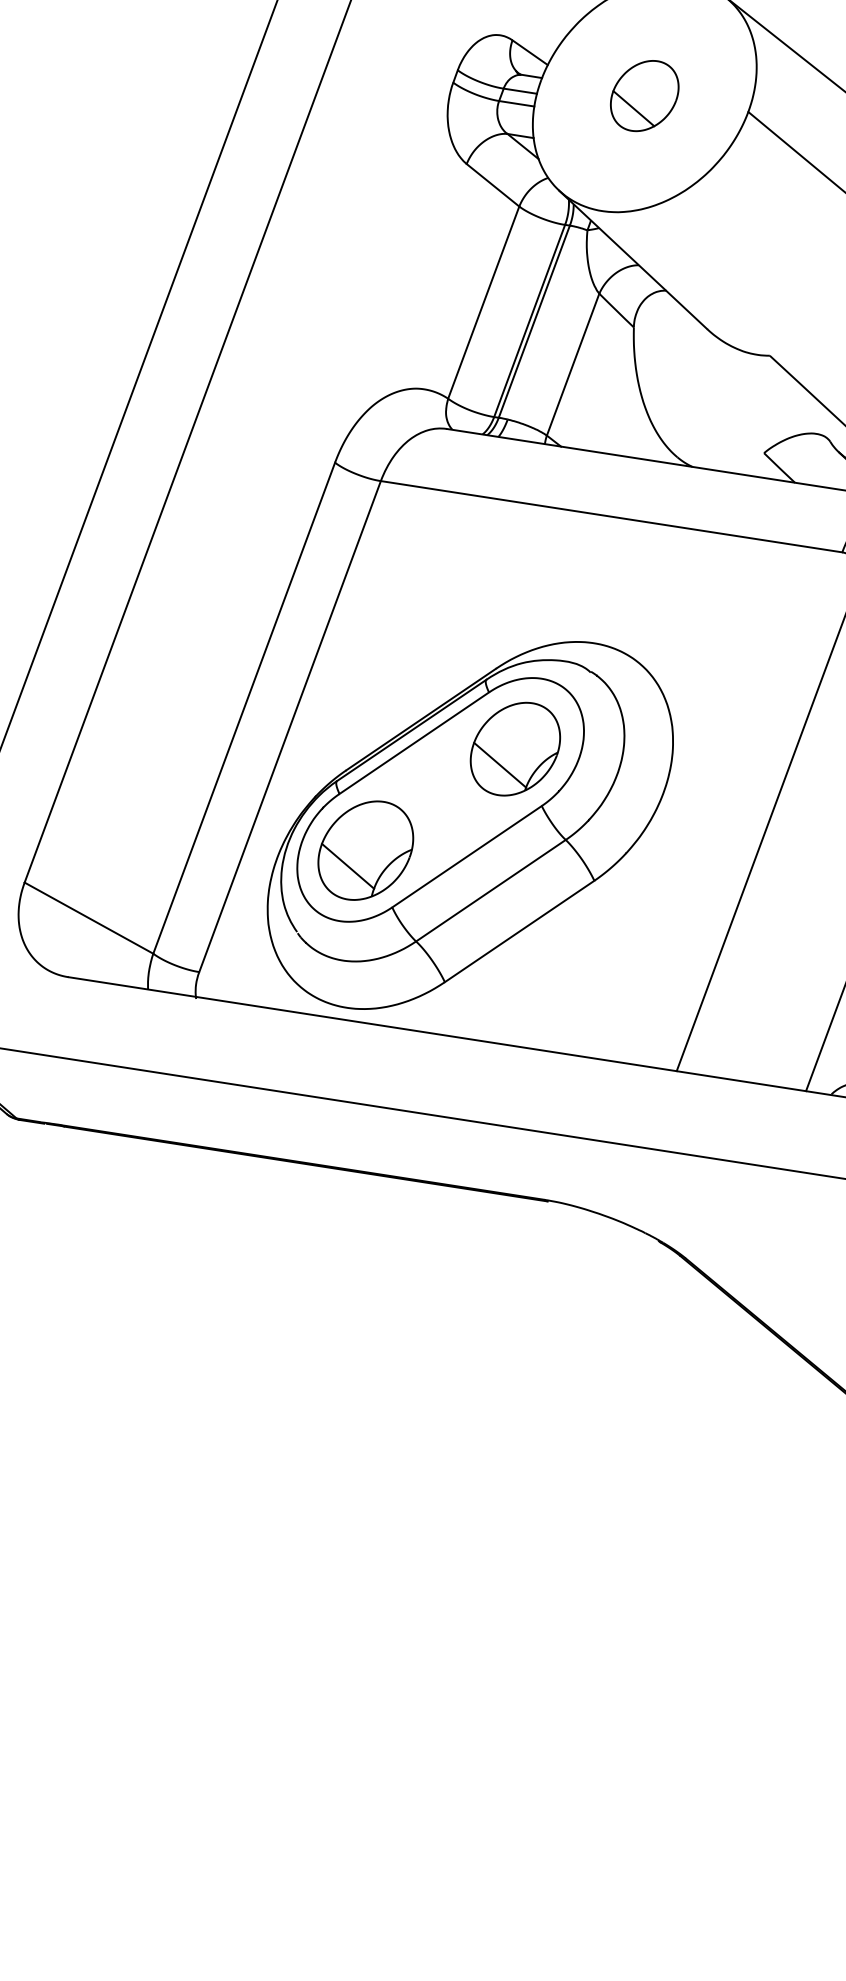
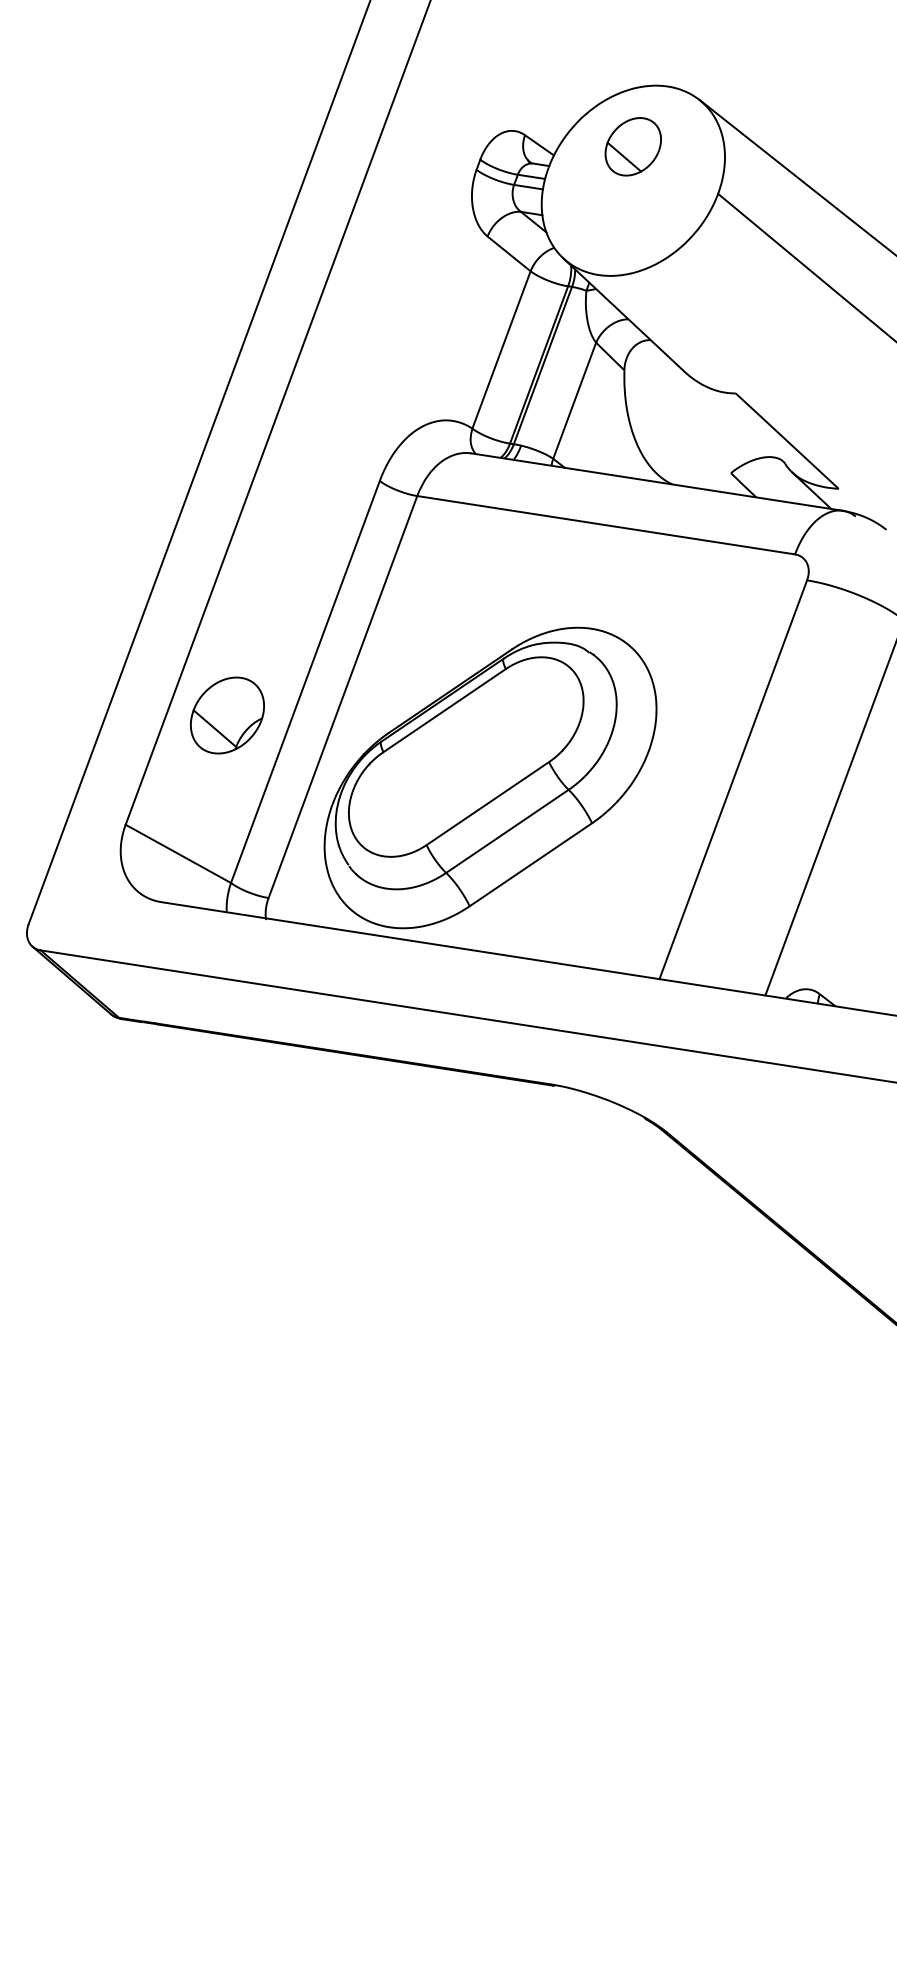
part: (643, 95) -> (632, 146), moved
part: (515, 749) -> (227, 715), moved
part: (365, 850) -> (404, 798), removed

